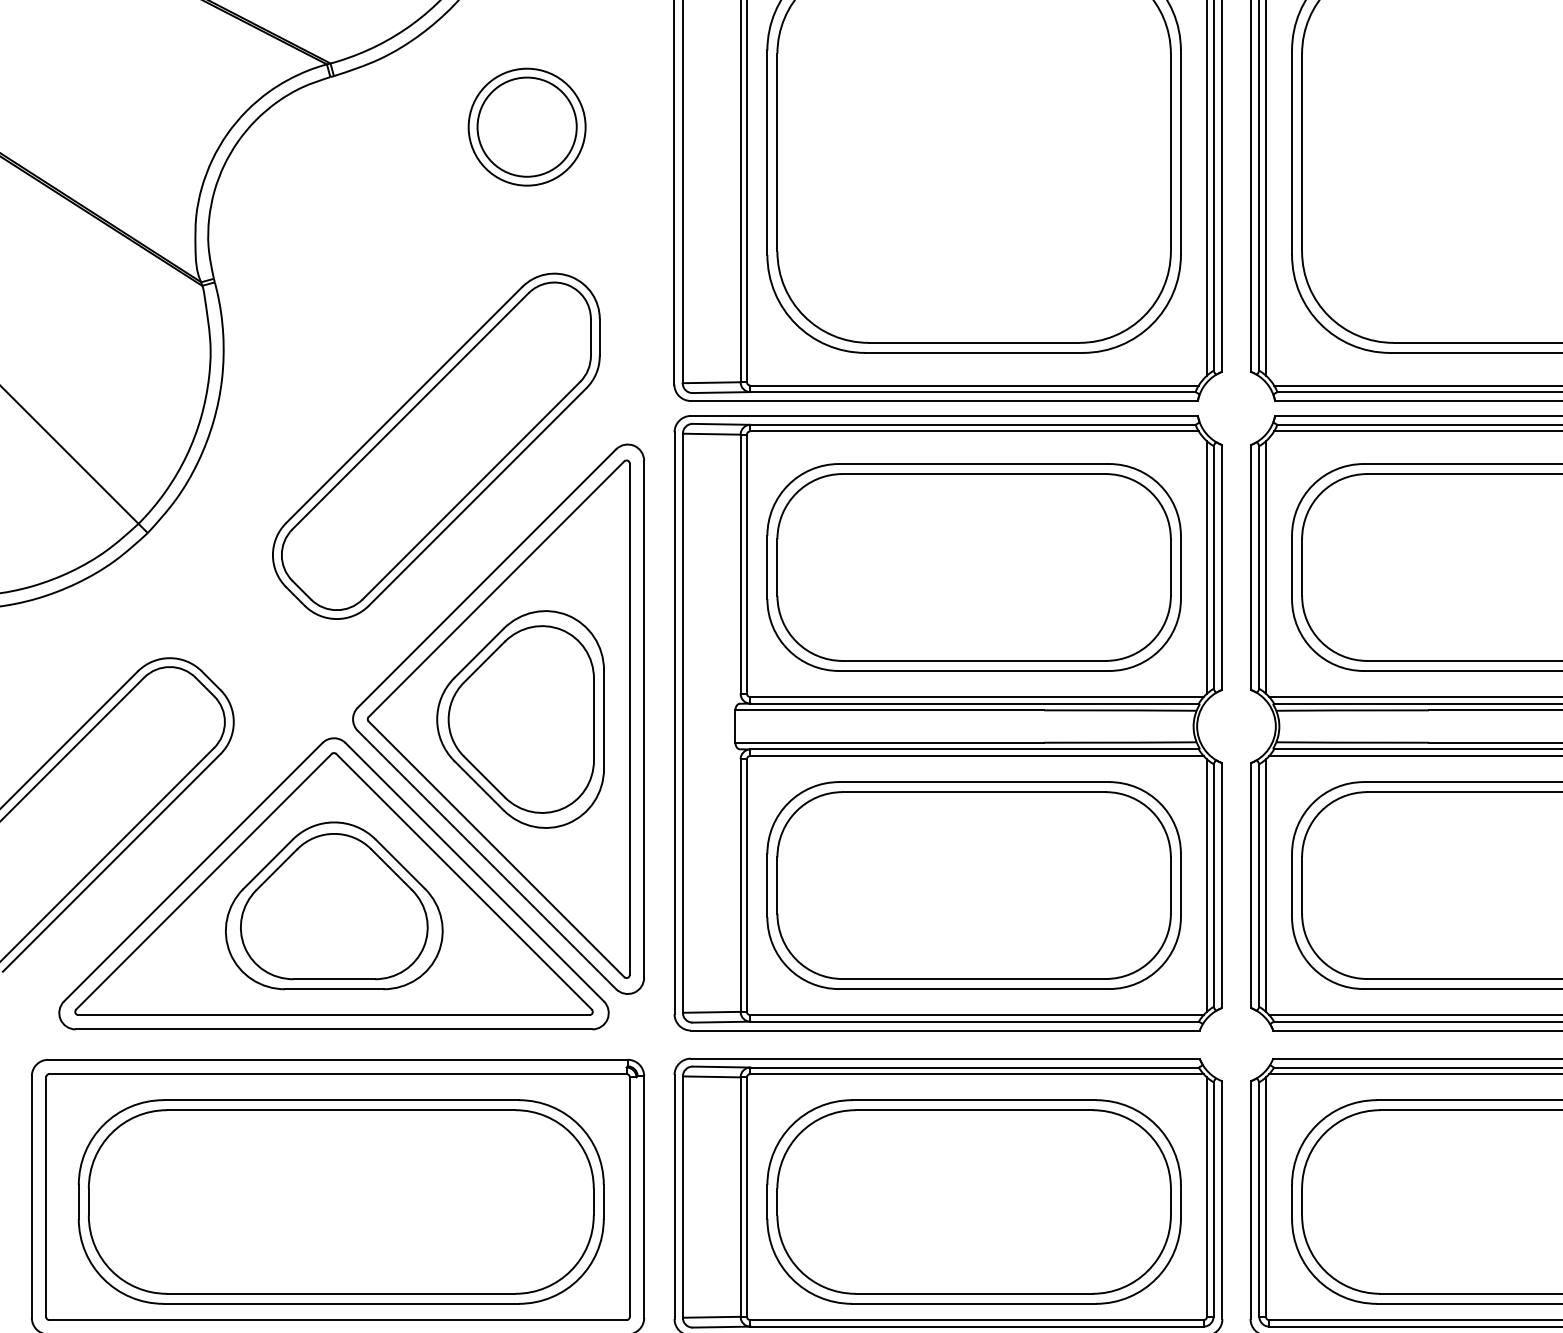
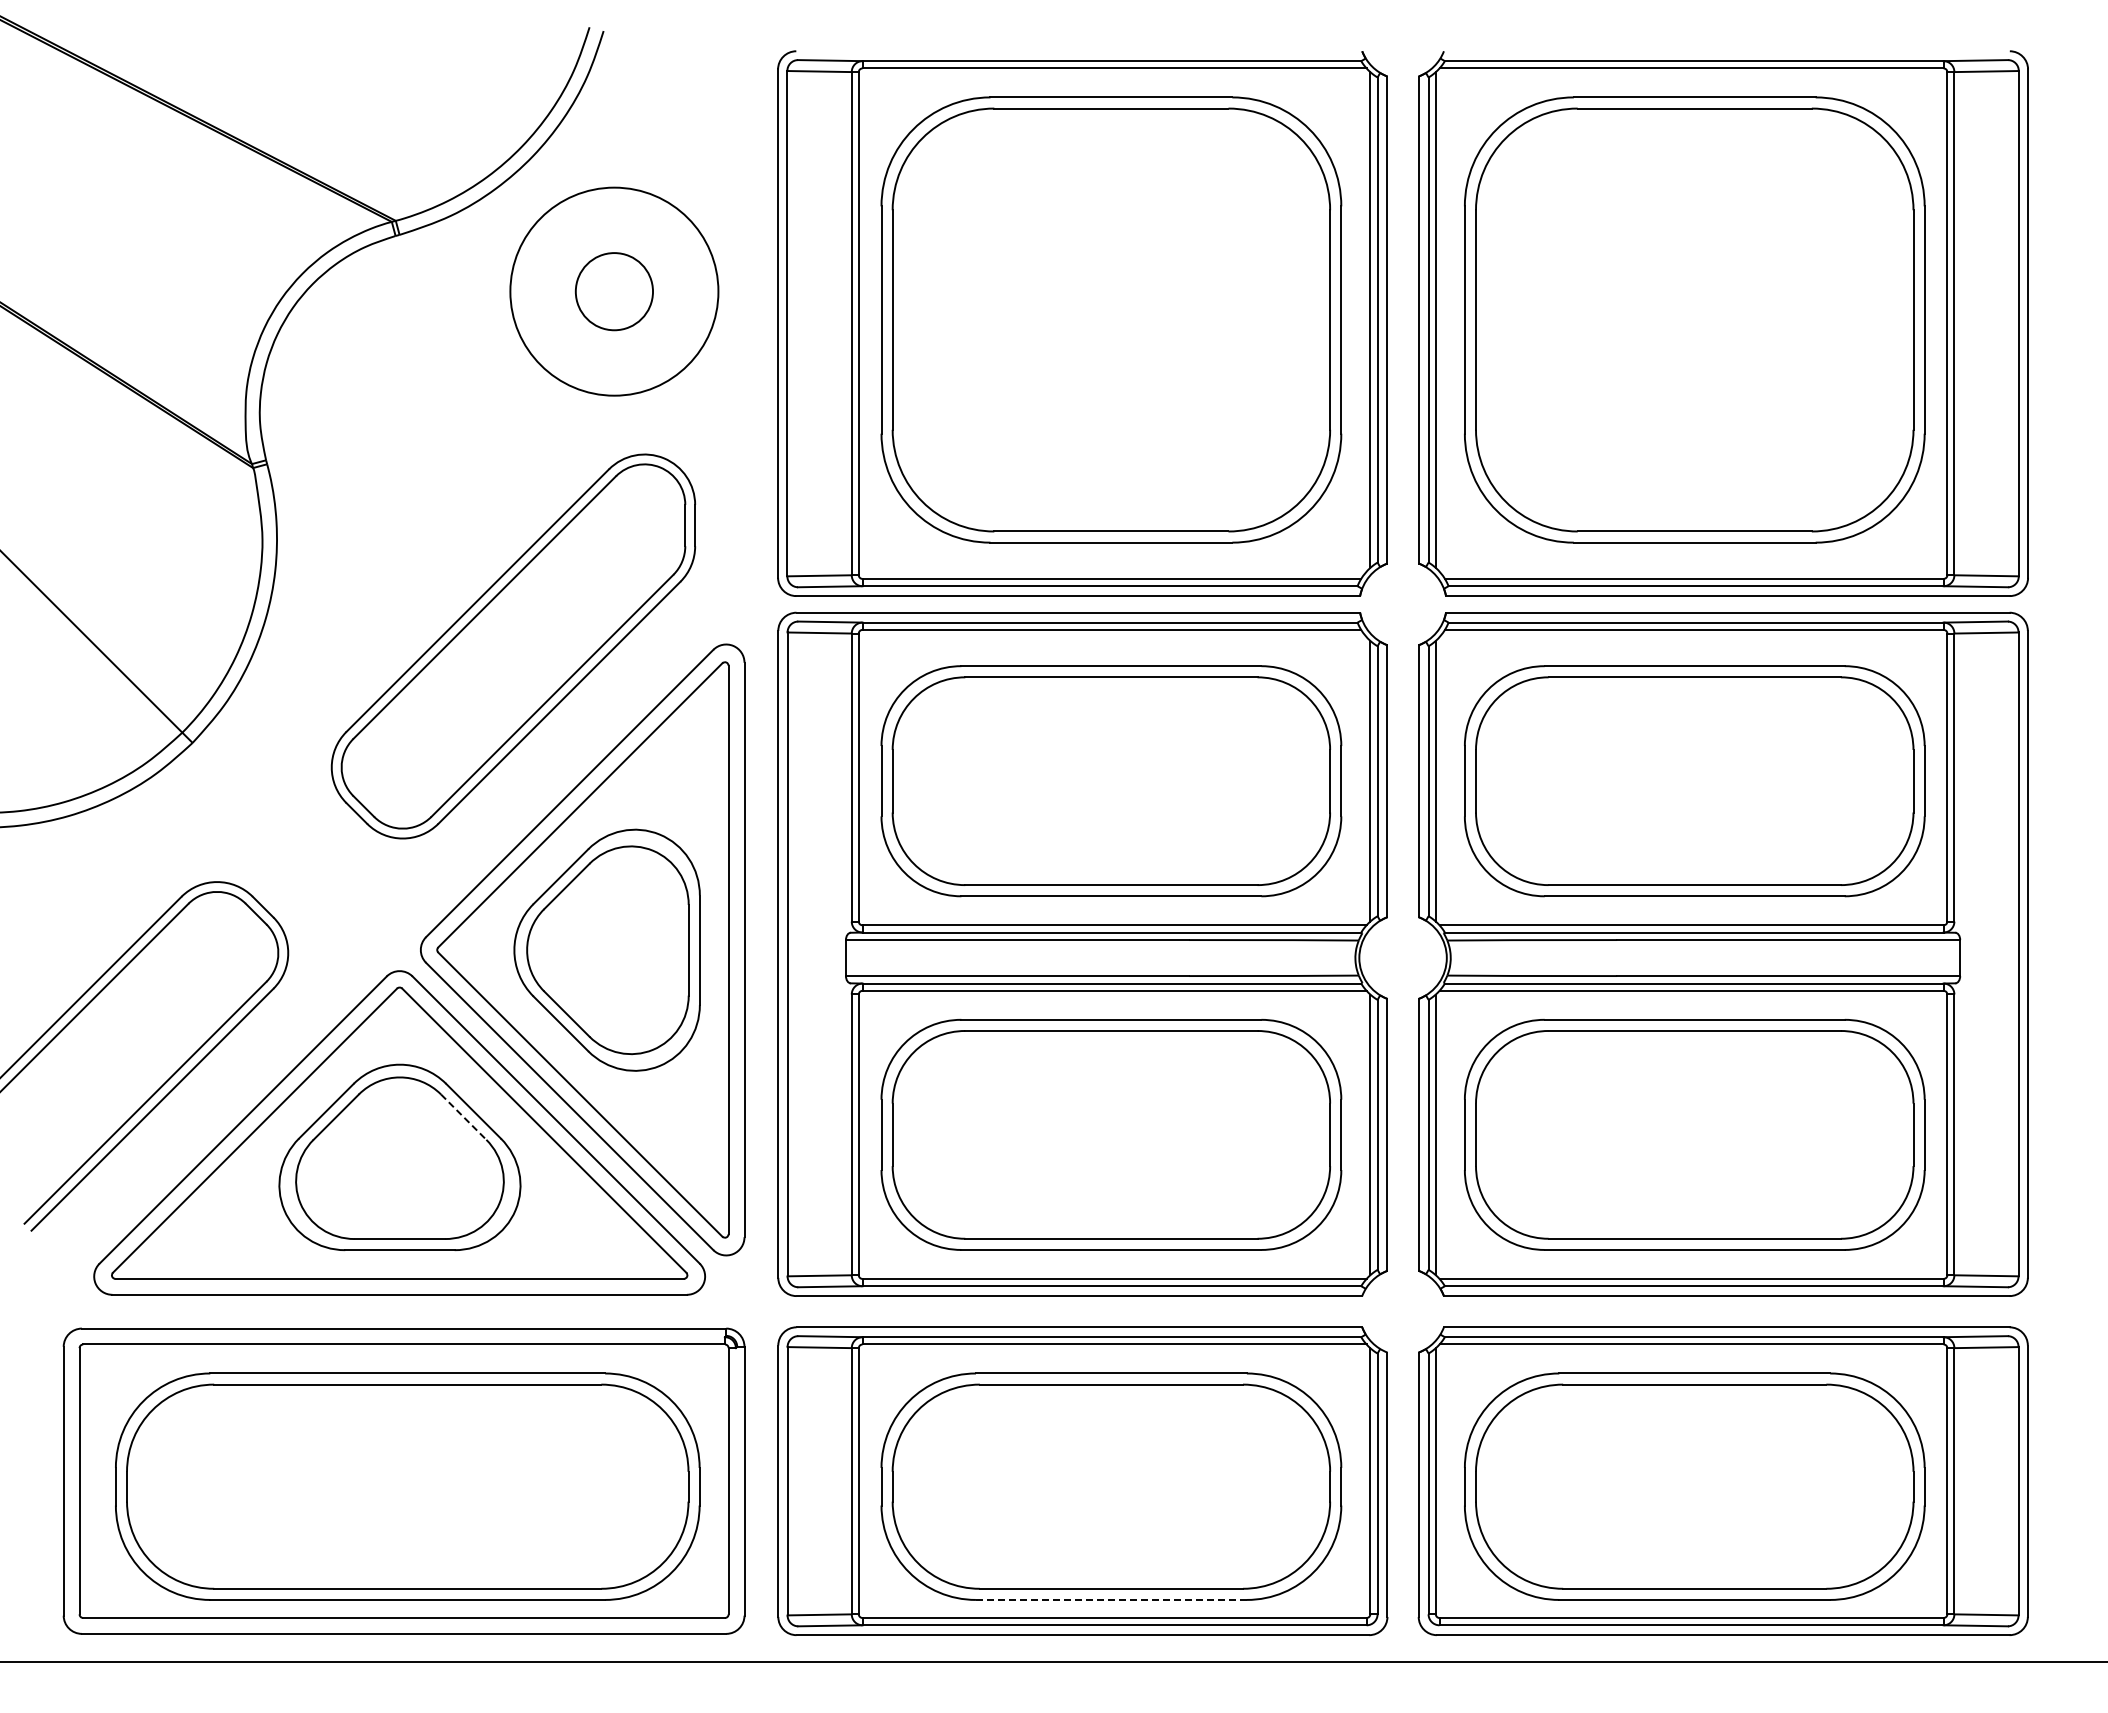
circle: (527, 127) -> (614, 291), size x0.7
circle: (527, 127) -> (614, 291), size x1.6
line: (392, 869) -> (464, 1117), solid -> dashed
line: (974, 1303) -> (1111, 1599), solid -> dashed

